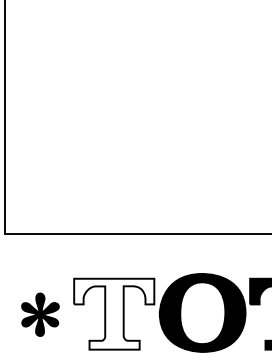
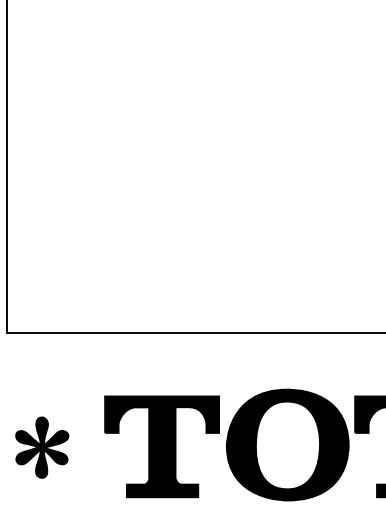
fill: (114, 313) -> (162, 446), added
part: (40, 314) -> (42, 447), moved

